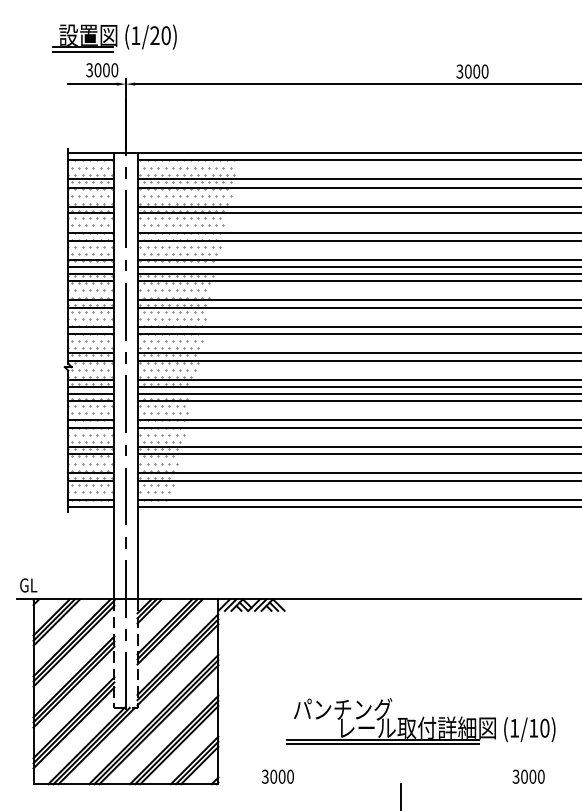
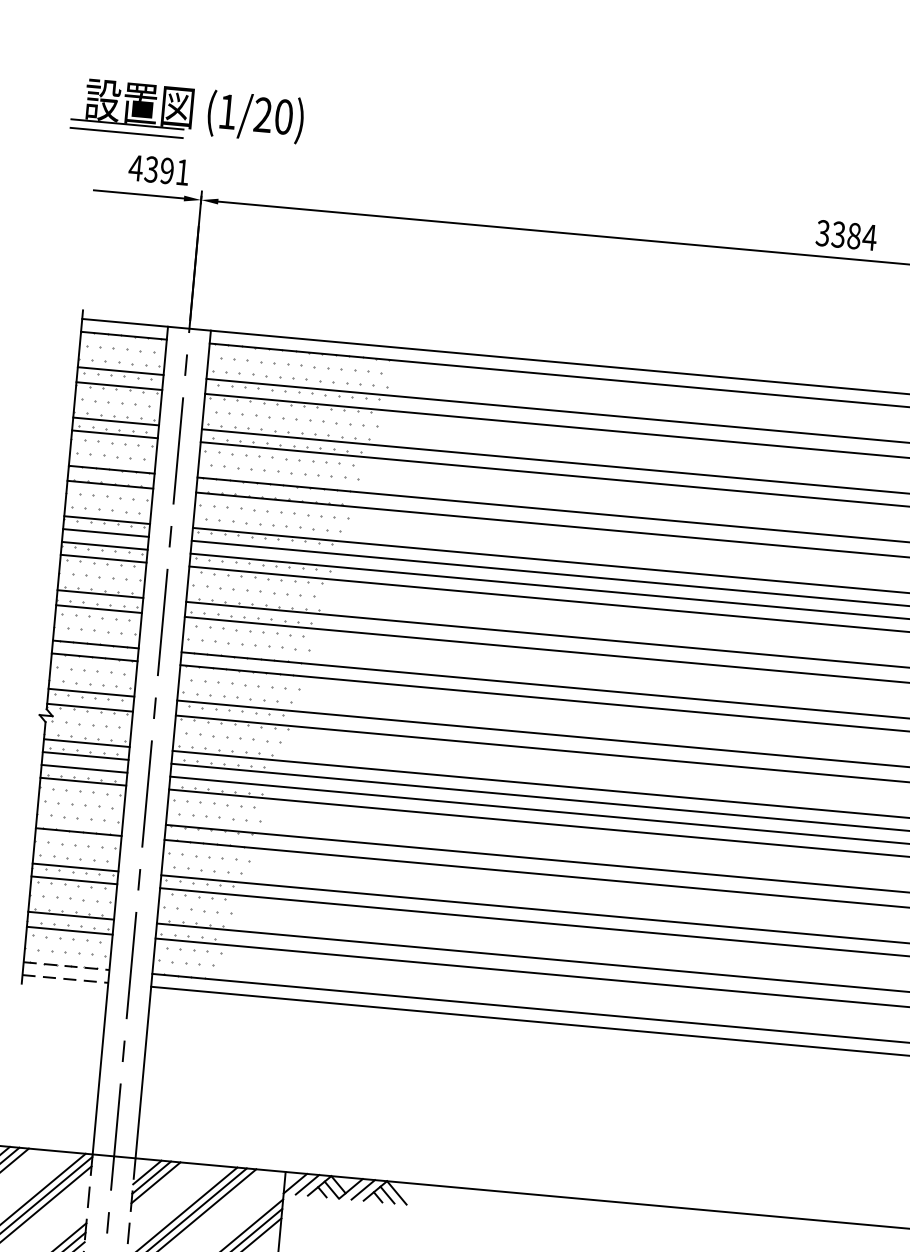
text: (101, 70) -> (158, 170), 3000 -> 4391
text: (476, 71) -> (853, 235), 3000 -> 3384
line: (91, 419) -> (80, 816), removed
line: (91, 500) -> (66, 967), solid -> dashed
line: (91, 506) -> (65, 978), solid -> dashed

